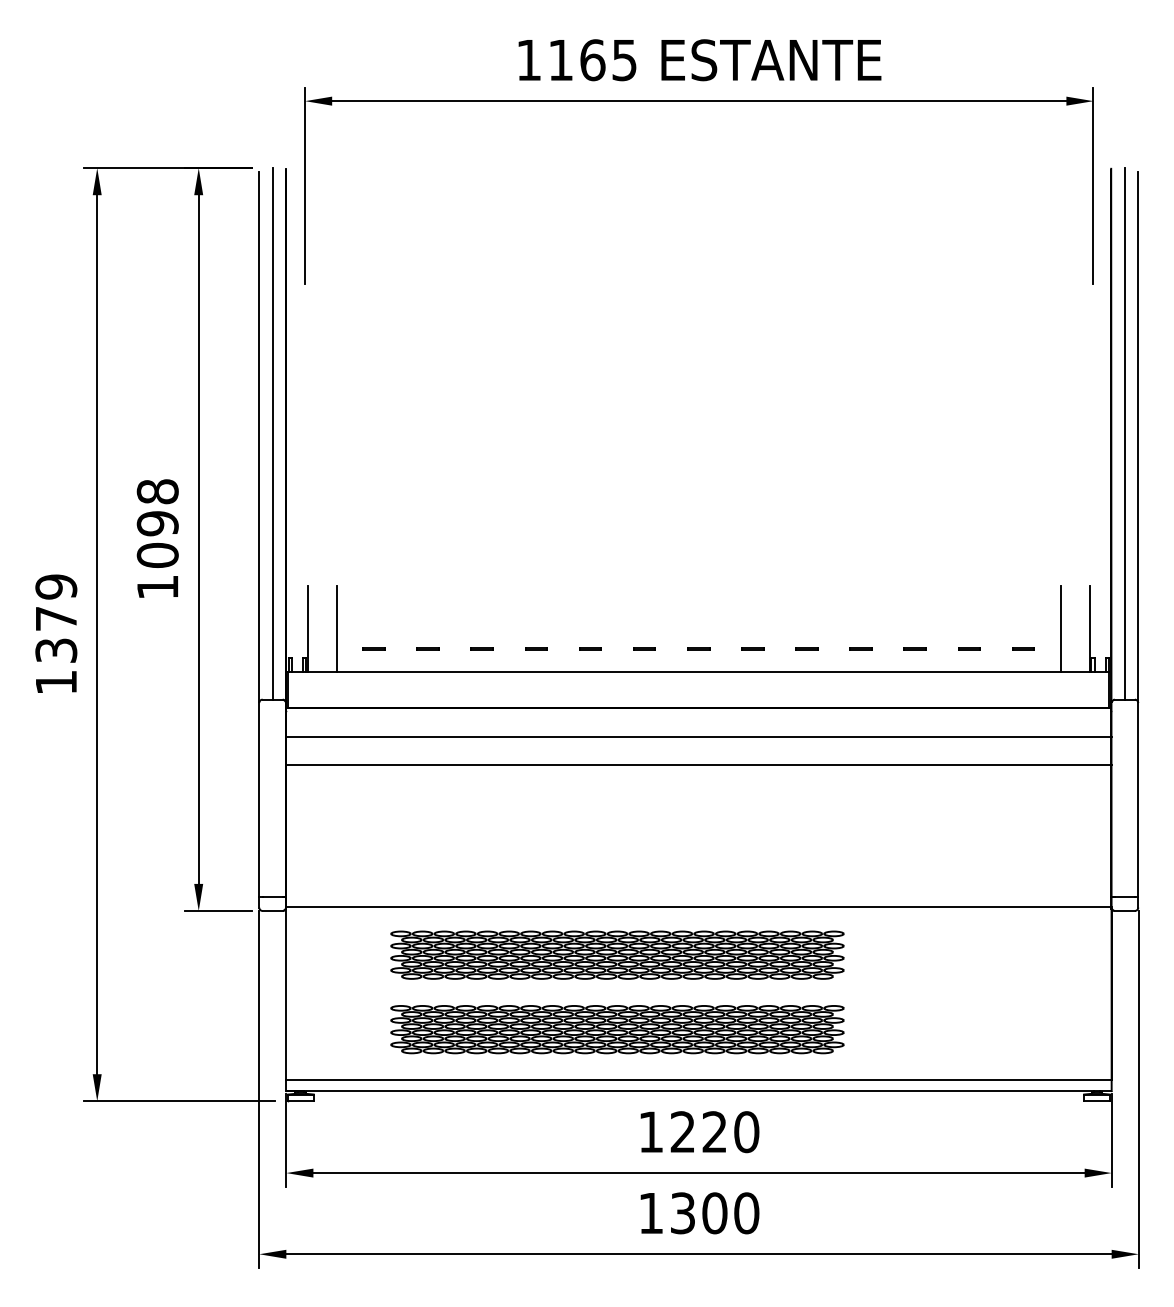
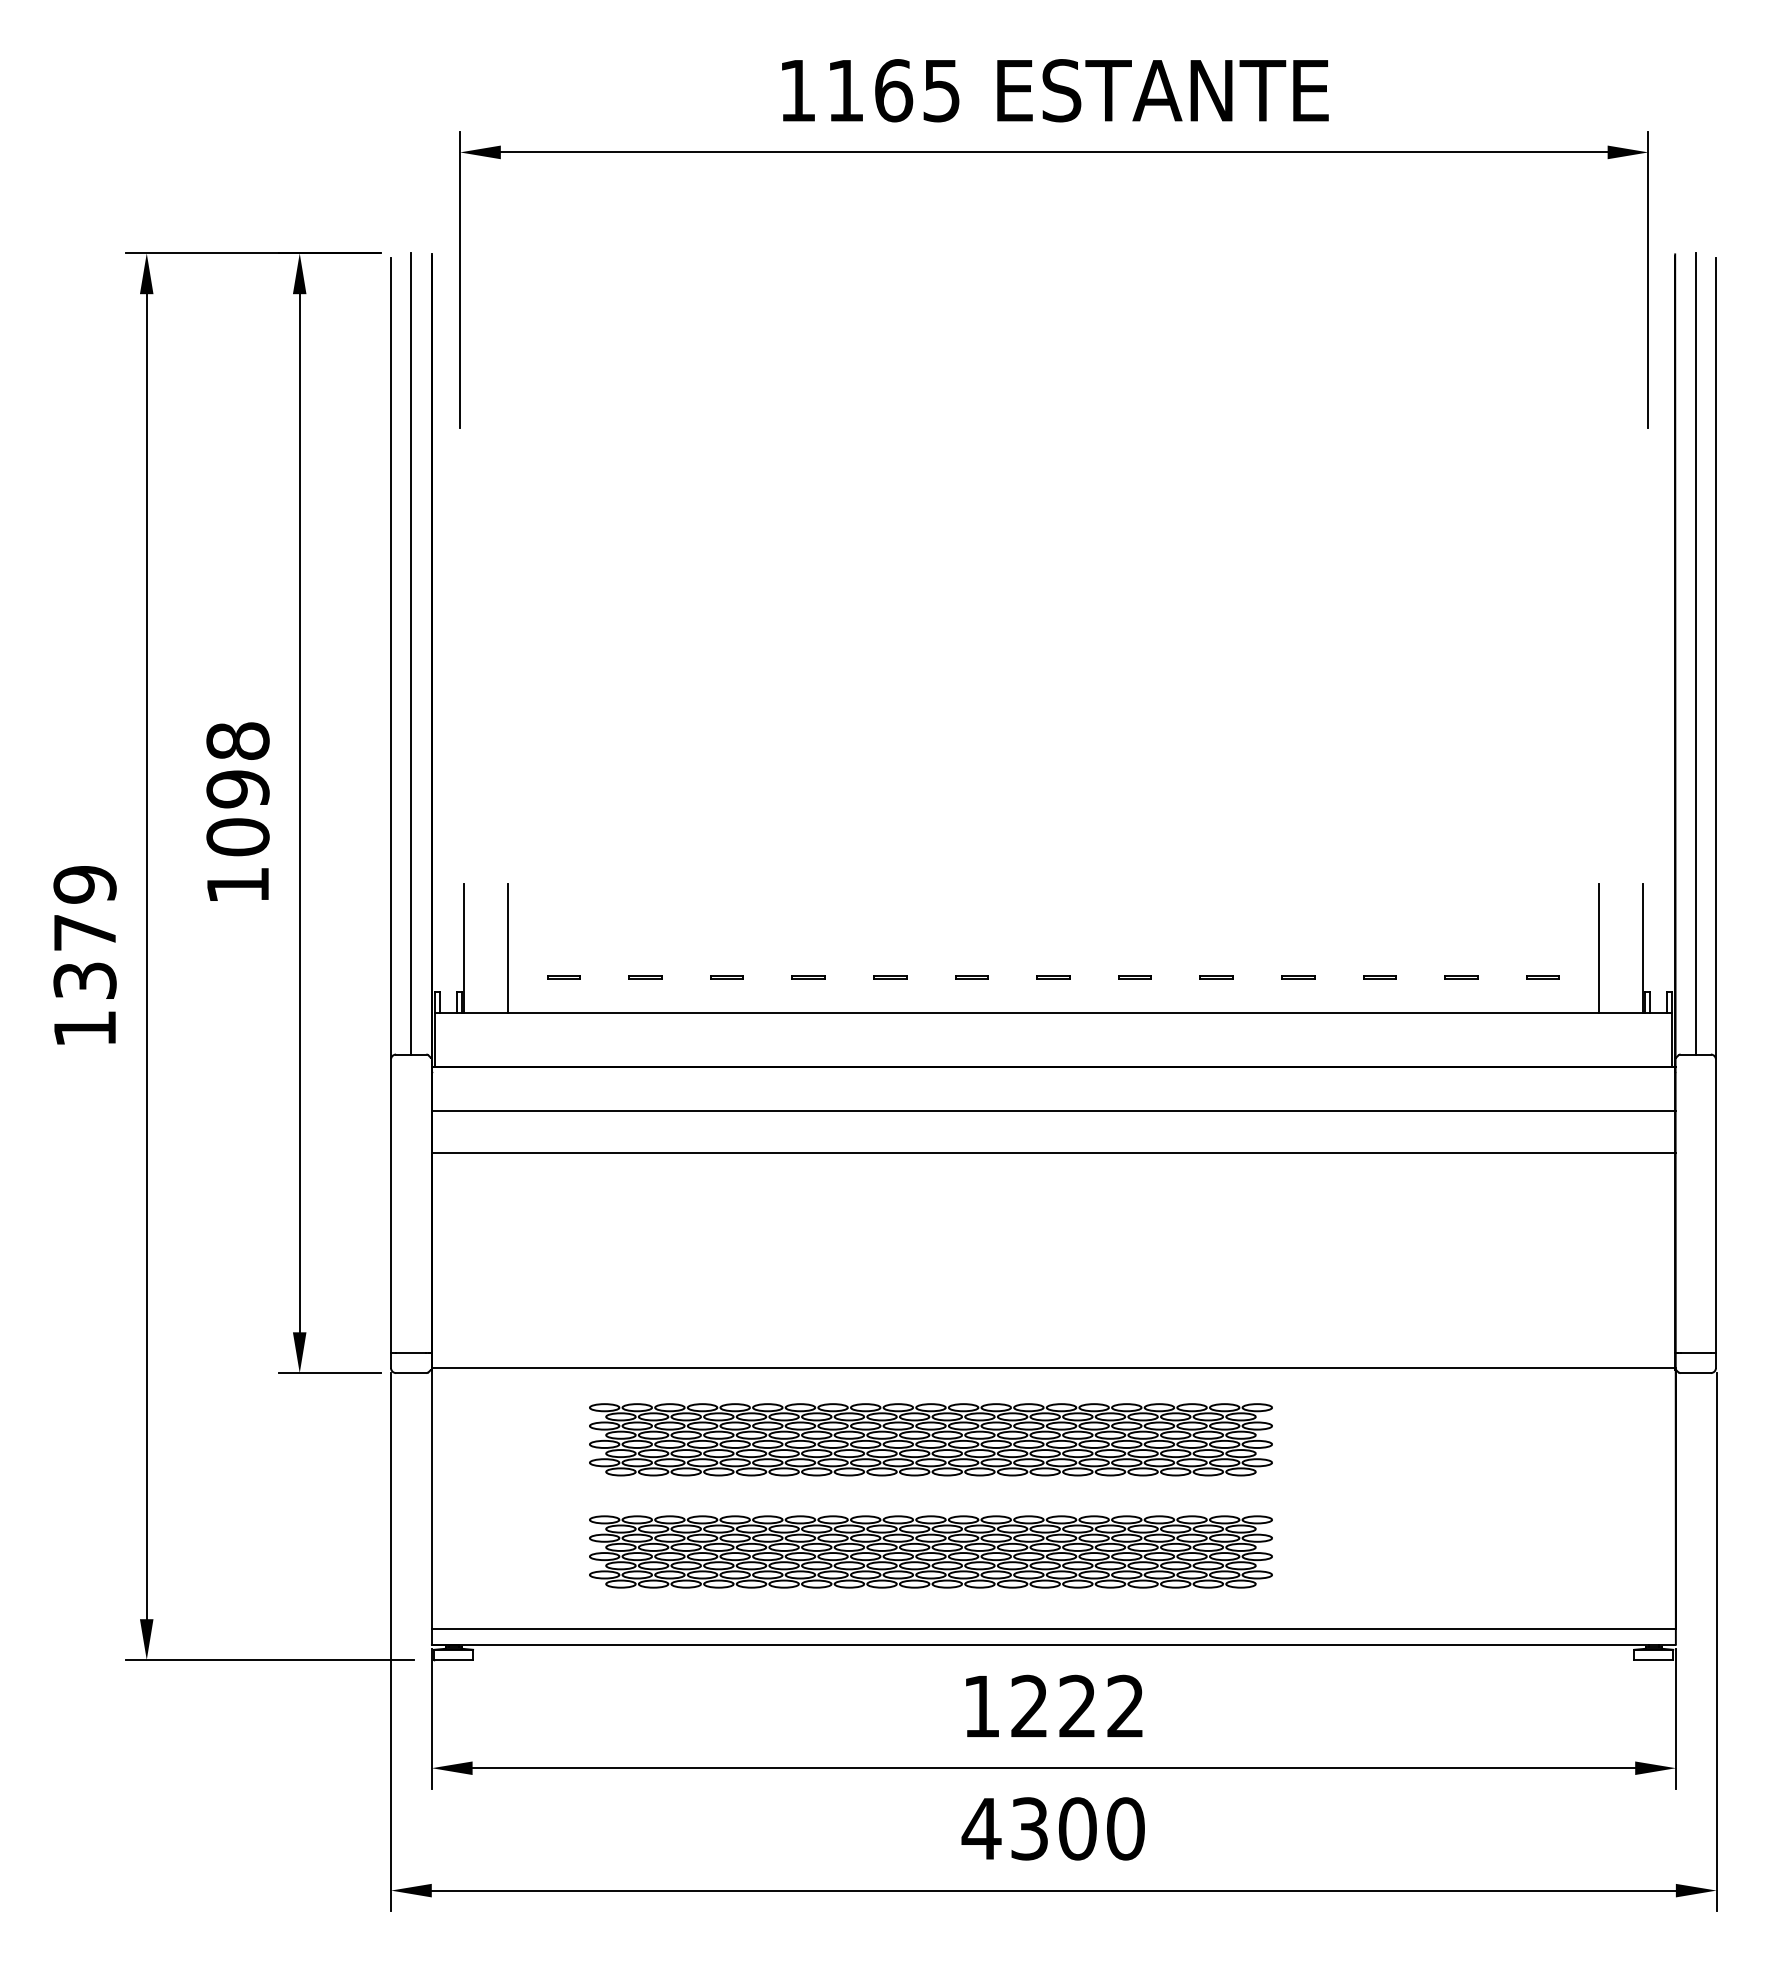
text: (746, 1132) -> (1125, 1707), 1220 -> 1222
text: (650, 1213) -> (980, 1829), 1300 -> 4300

